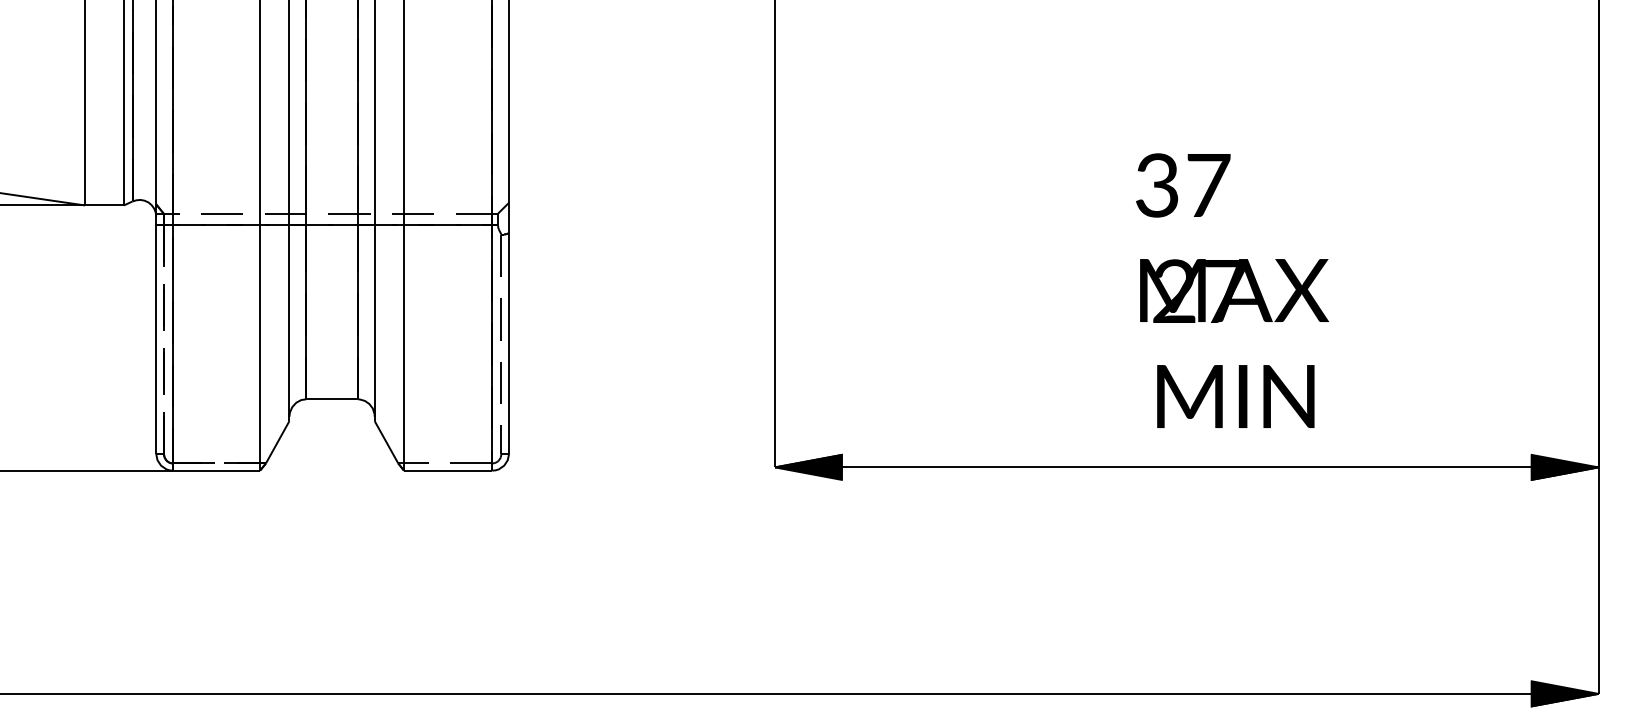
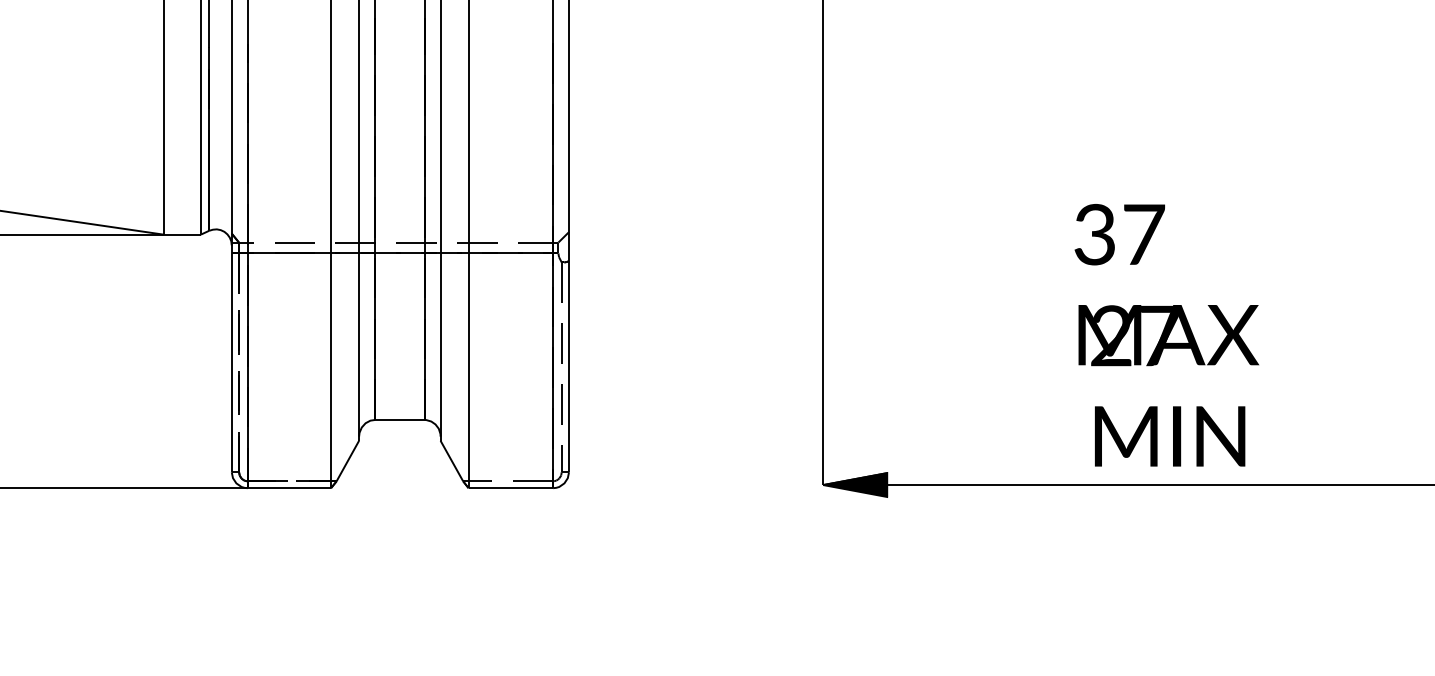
text: (1232, 290) -> (1166, 335), moved

